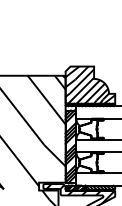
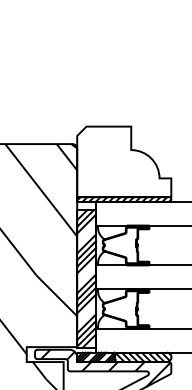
hatch: (90, 84) -> (124, 160), removed

